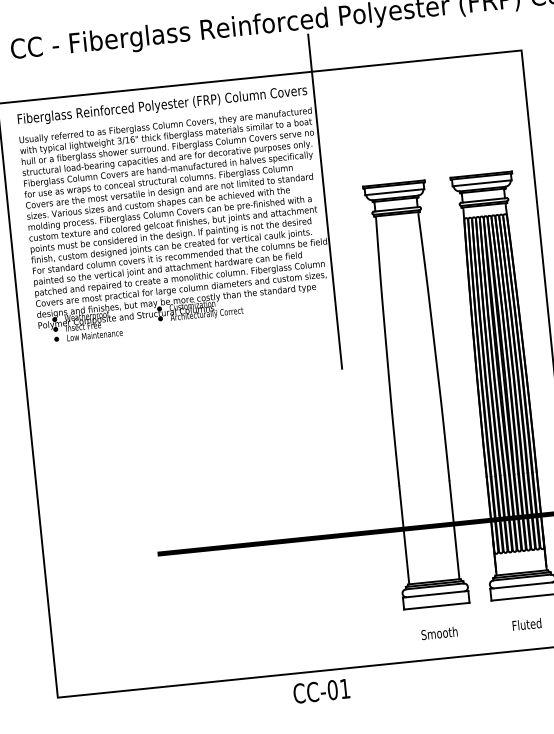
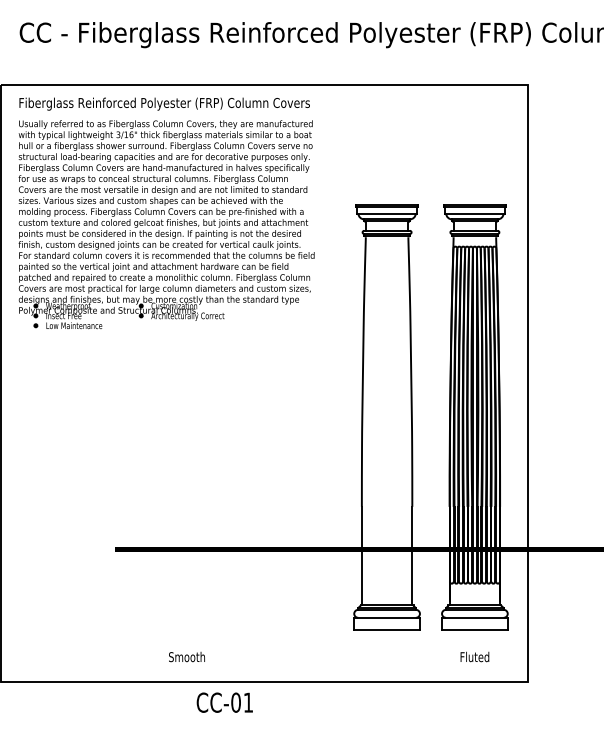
line: (324, 201) -> (316, 215), removed
text: (439, 633) -> (186, 657), moved
text: (321, 691) -> (224, 702), moved

